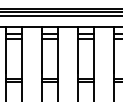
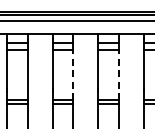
line: (58, 58) -> (73, 74), solid -> dashed
line: (93, 58) -> (118, 74), solid -> dashed

